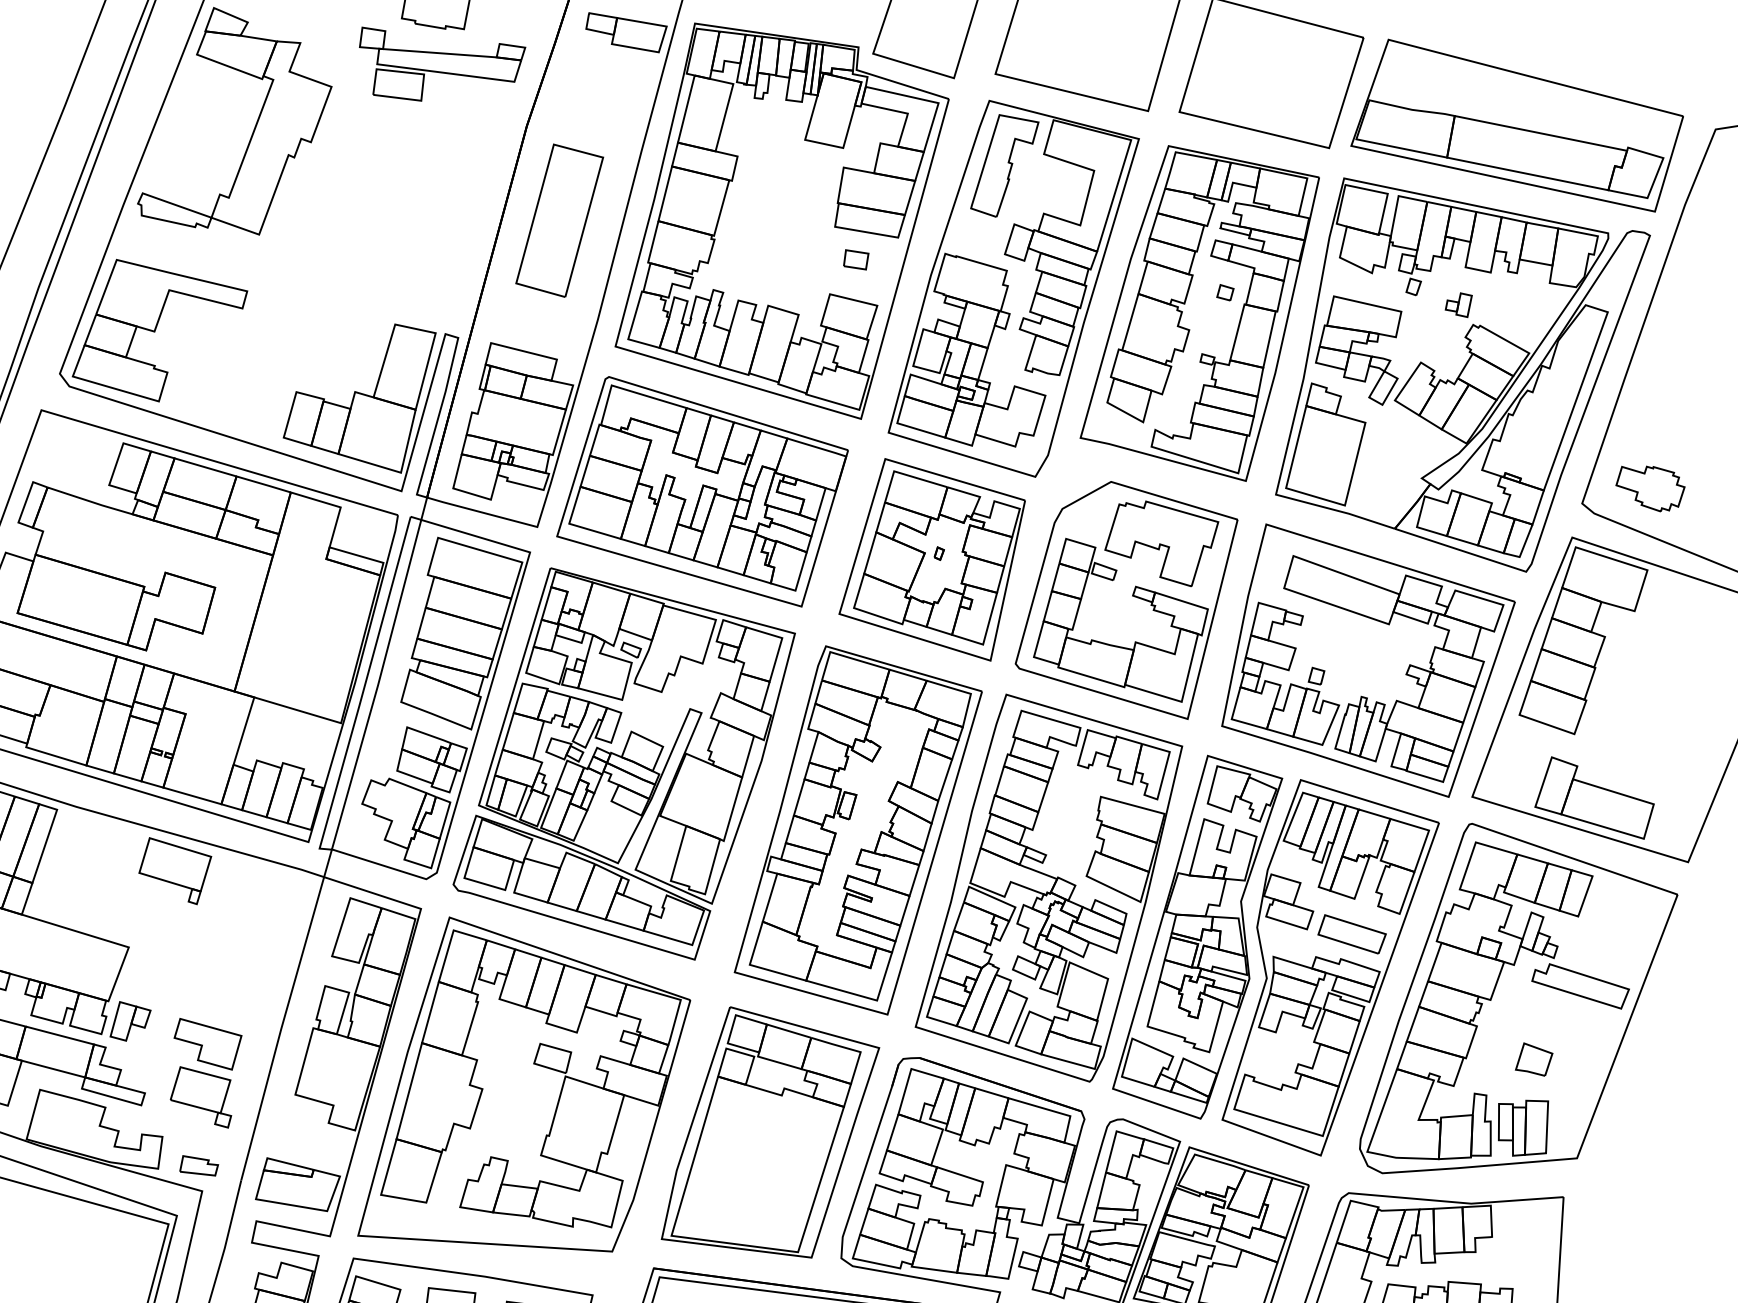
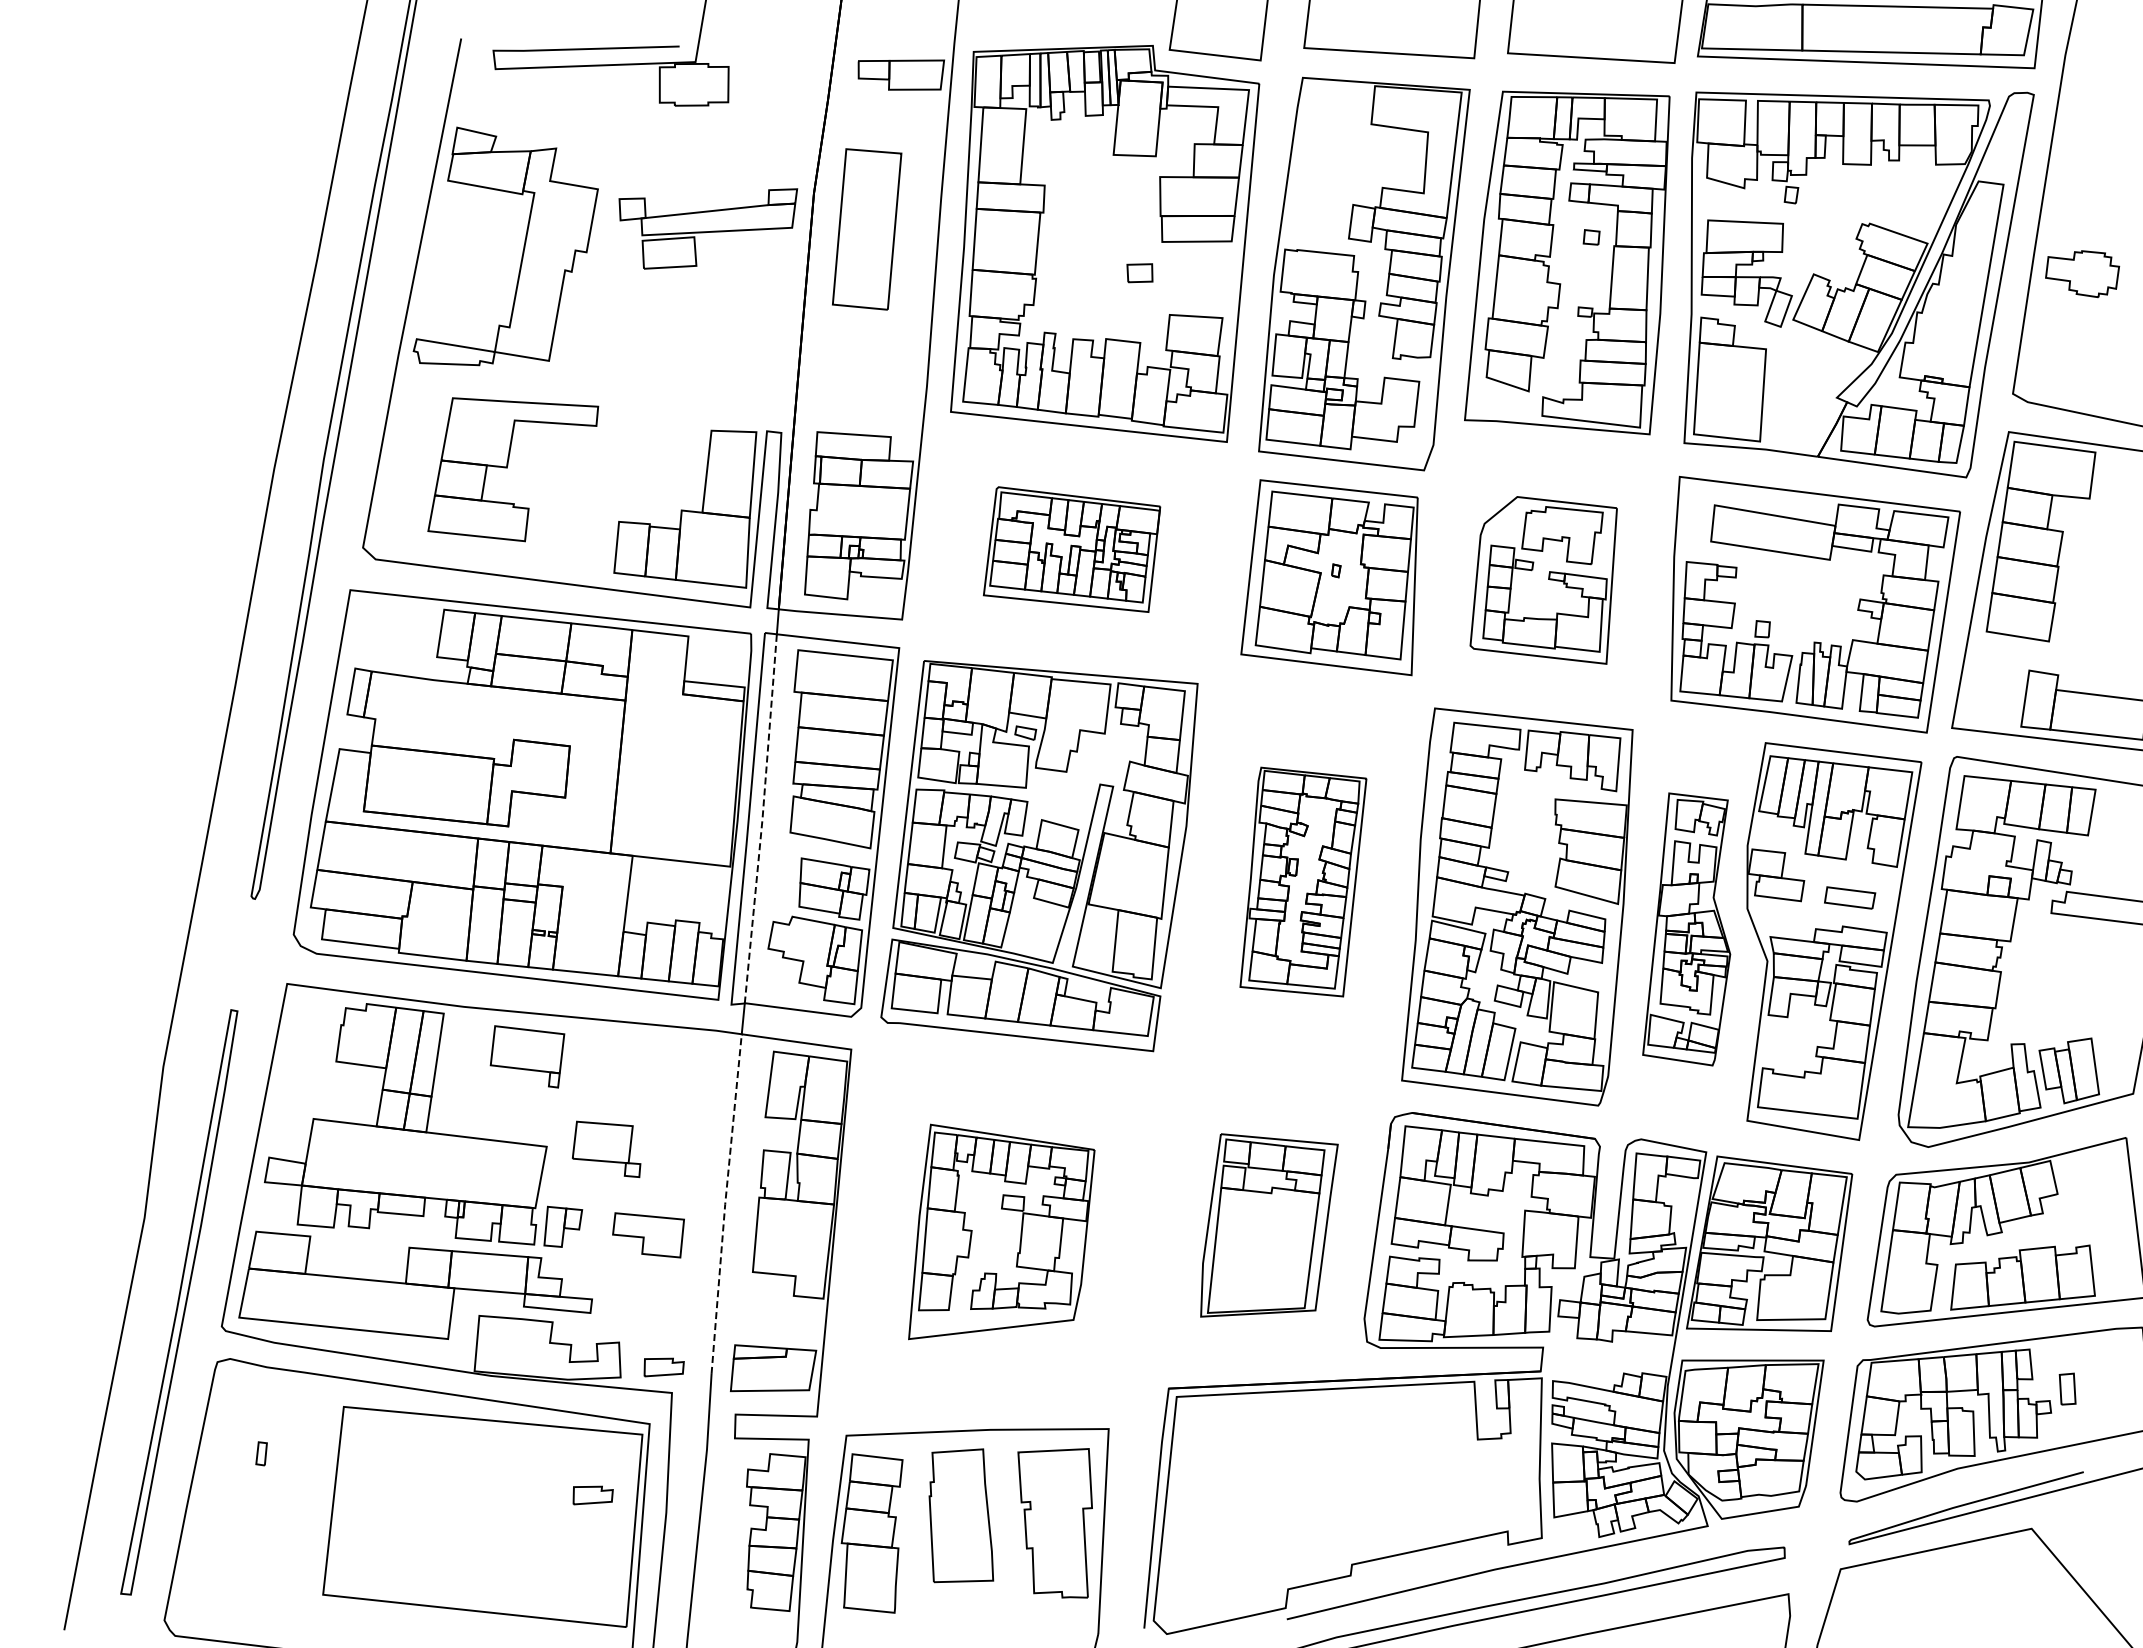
part: (438, 68) -> (708, 228), moved
part: (1004, 166) -> (1331, 145), removed
part: (559, 220) -> (867, 229), moved
part: (855, 260) -> (1139, 273), moved
part: (1458, 303) -> (1842, 204), removed
part: (154, 332) -> (507, 468), moved
part: (1650, 488) -> (2082, 274), moved
part: (702, 491) -> (1071, 549), size x0.6
part: (1125, 596) -> (1543, 580), size x0.7
line: (378, 685) -> (762, 819), solid -> dashed
part: (858, 830) -> (1303, 881), size x0.6
part: (174, 870) -> (527, 1056), moved
part: (1351, 933) -> (1849, 897), size x0.7
part: (1198, 936) -> (1686, 929), size x0.7
line: (281, 1028) -> (725, 1204), solid -> dashed
part: (1534, 1059) -> (2068, 996), removed
part: (202, 1097) -> (606, 1149), moved
part: (527, 1098) -> (1001, 1231), size x0.6
part: (771, 1136) -> (1269, 1225), size x0.7
part: (113, 1271) -> (592, 1495), added

